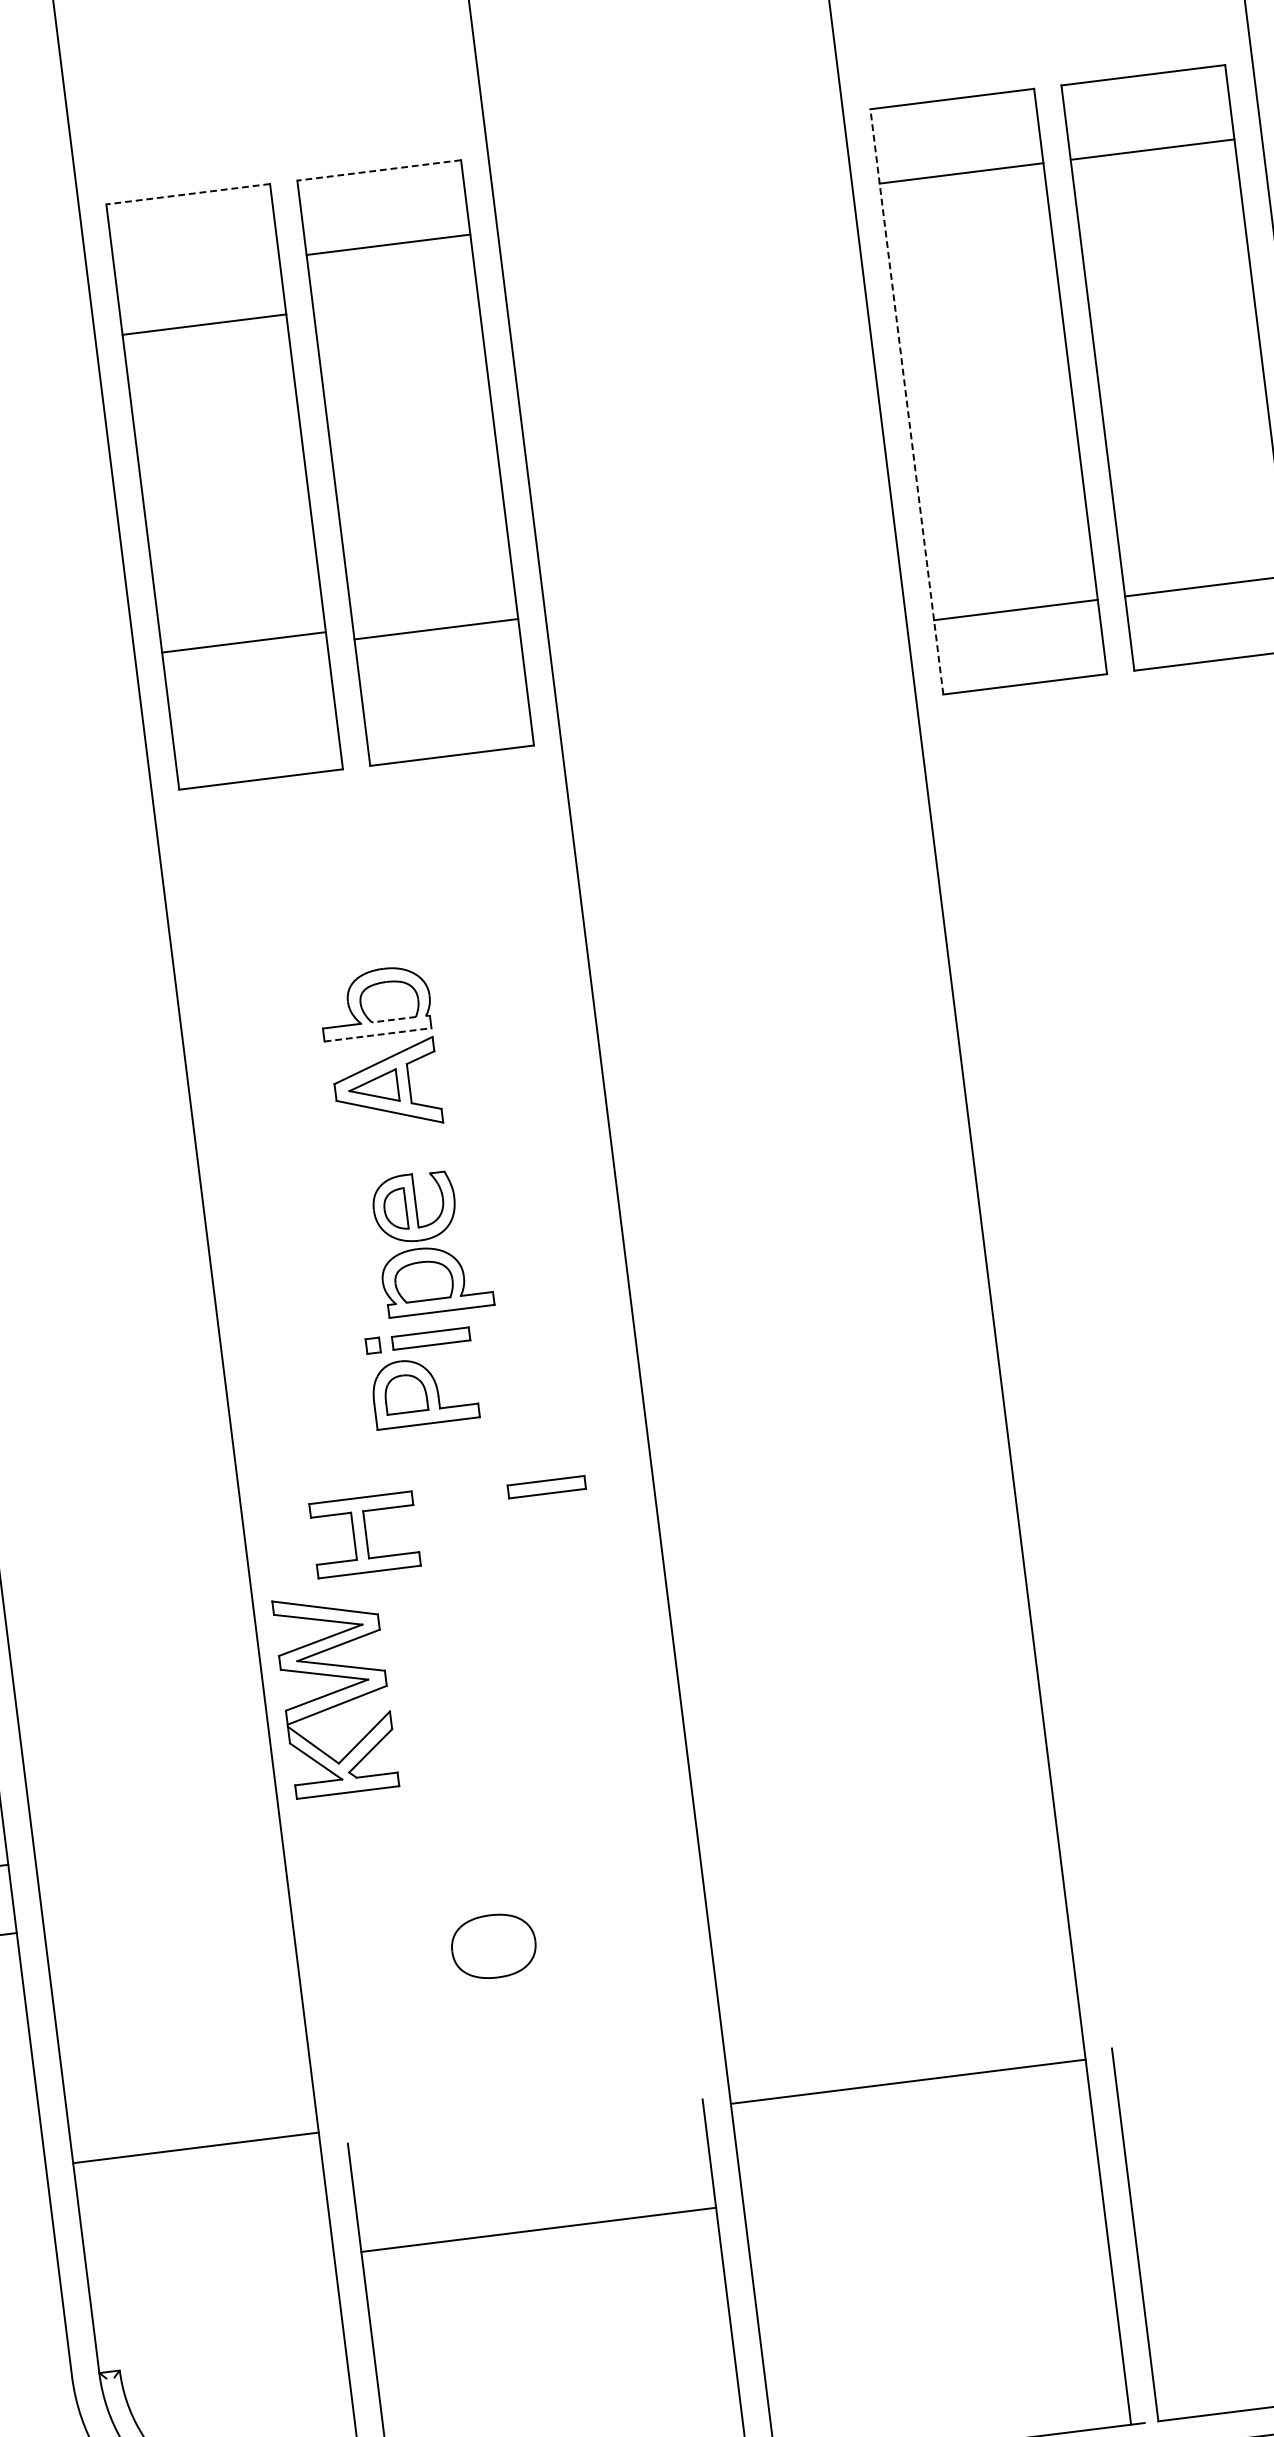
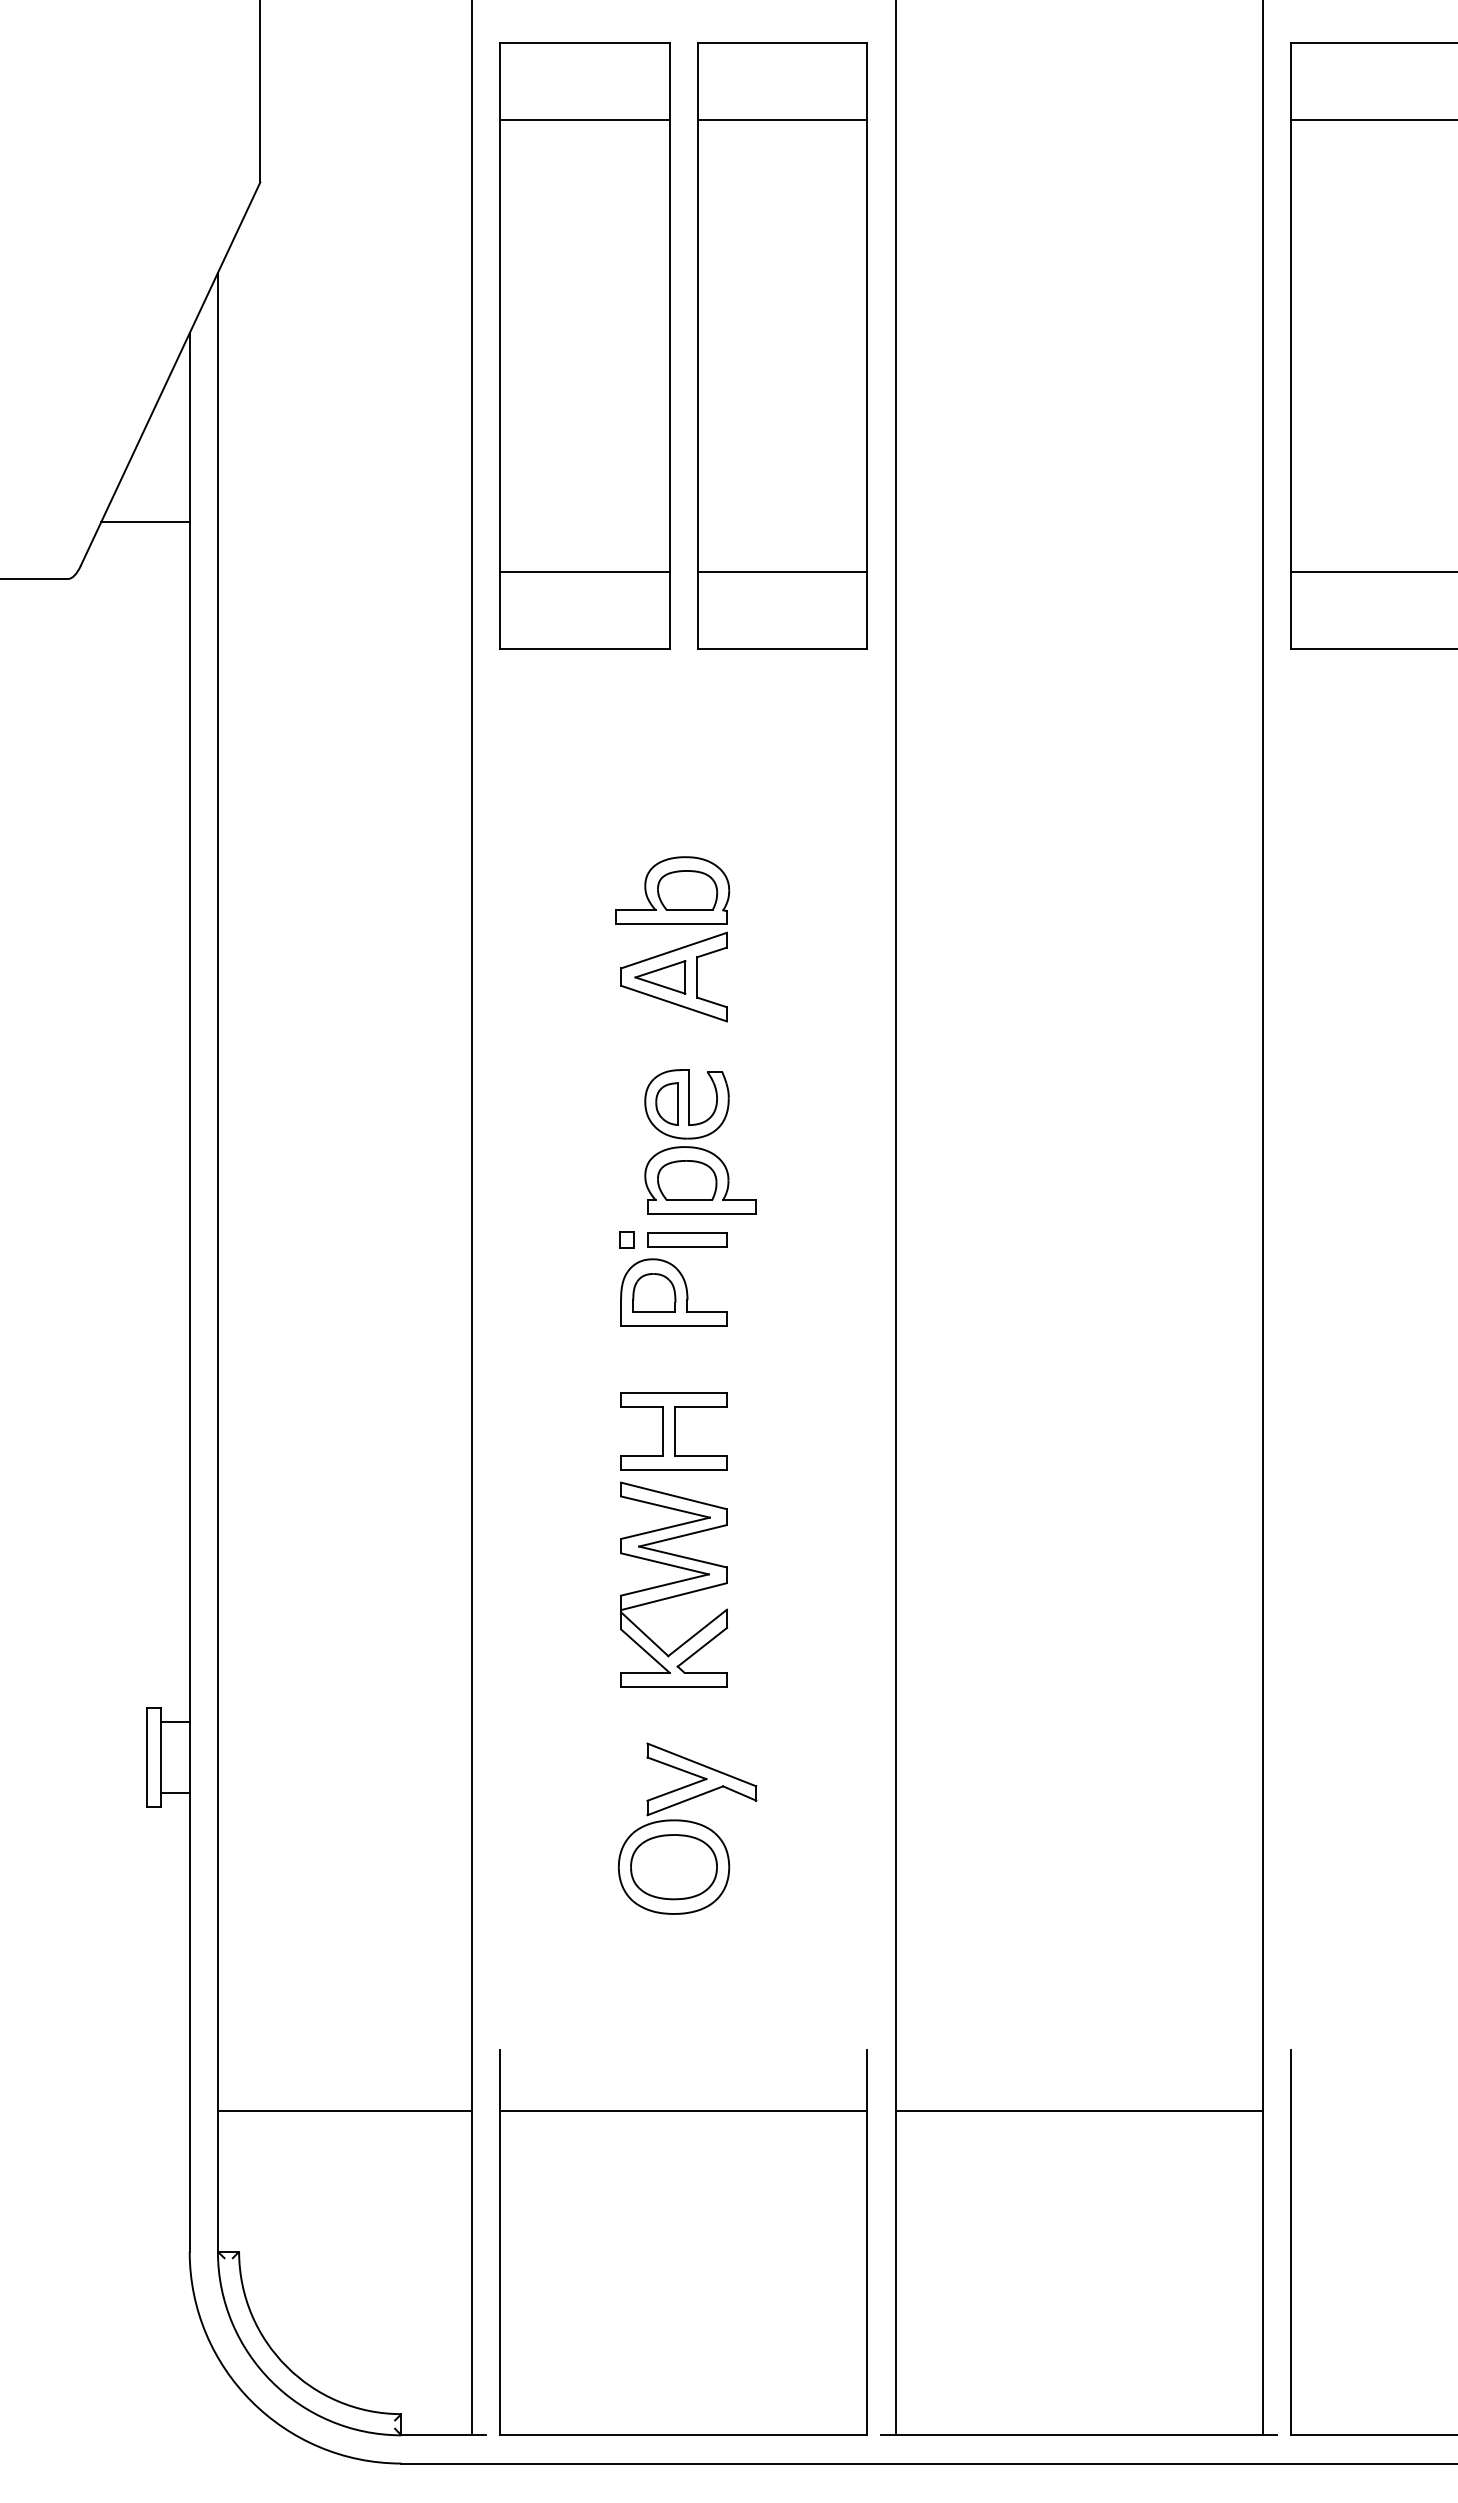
line: (379, 170) -> (782, 43), dashed -> solid
line: (187, 194) -> (584, 43), dashed -> solid
line: (204, 325) -> (584, 120), moved
line: (906, 401) -> (1290, 345), dashed -> solid
line: (436, 628) -> (782, 571), moved
line: (243, 642) -> (584, 571), moved
line: (393, 1019) -> (689, 910), dashed -> solid
line: (378, 1034) -> (672, 923), dashed -> solid
part: (546, 1486) -> (786, 1405), removed
part: (364, 1534) -> (673, 1431), moved
part: (336, 1693) -> (674, 1584), moved
part: (502, 1907) -> (687, 1828), added
line: (907, 2081) -> (1078, 2110), moved
line: (195, 2147) -> (344, 2110), moved
line: (538, 2229) -> (683, 2110), moved

